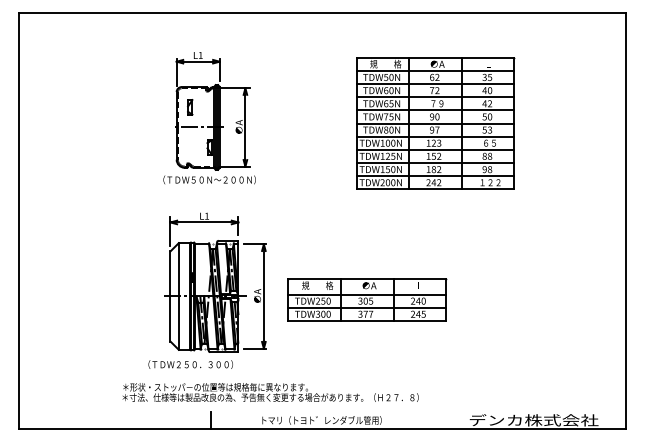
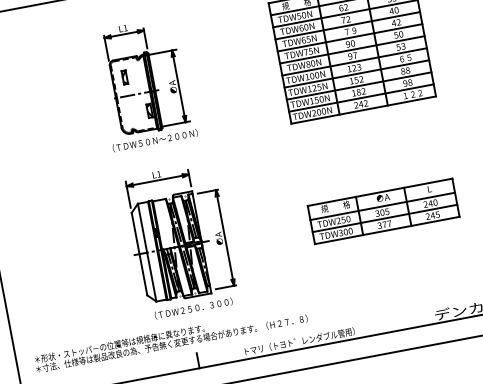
part: (367, 299) -> (383, 210), moved
text: (190, 364) -> (193, 308), moved
text: (270, 392) -> (170, 339), moved

